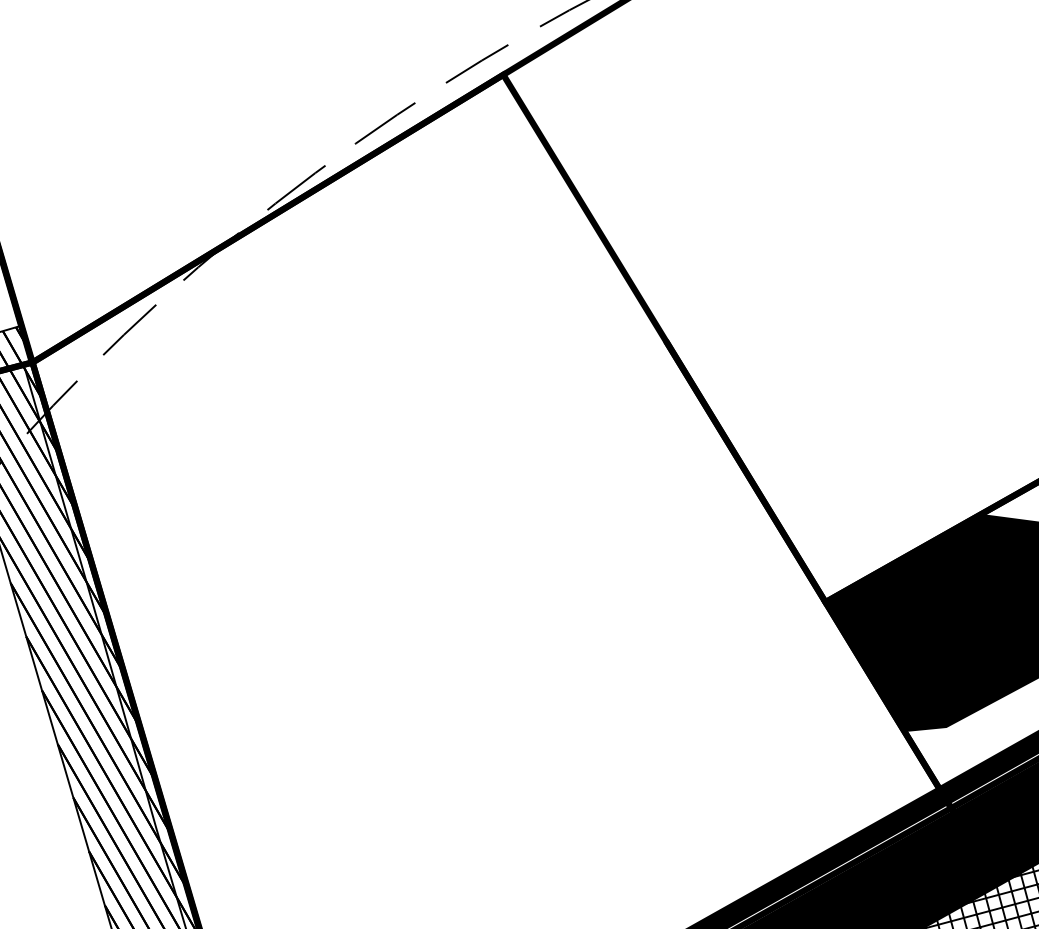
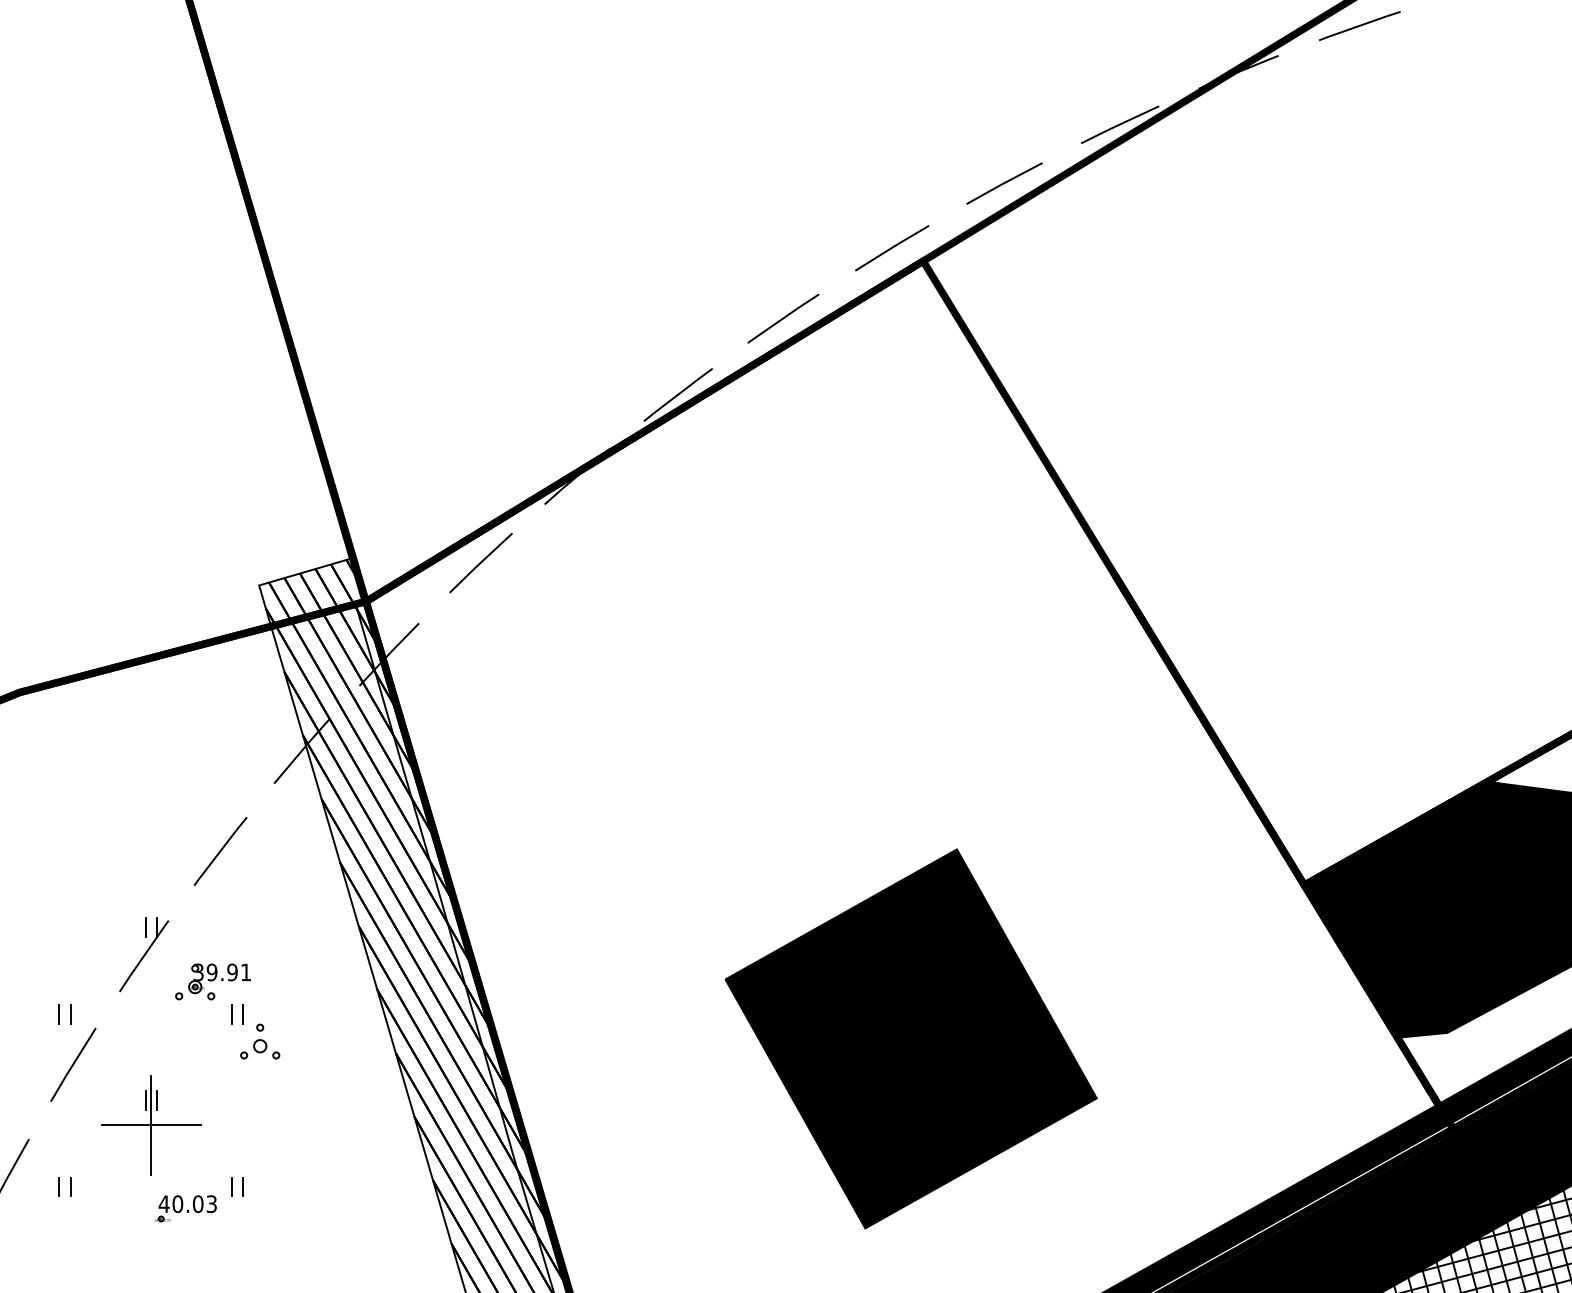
part: (493, 731) -> (911, 1038), added

